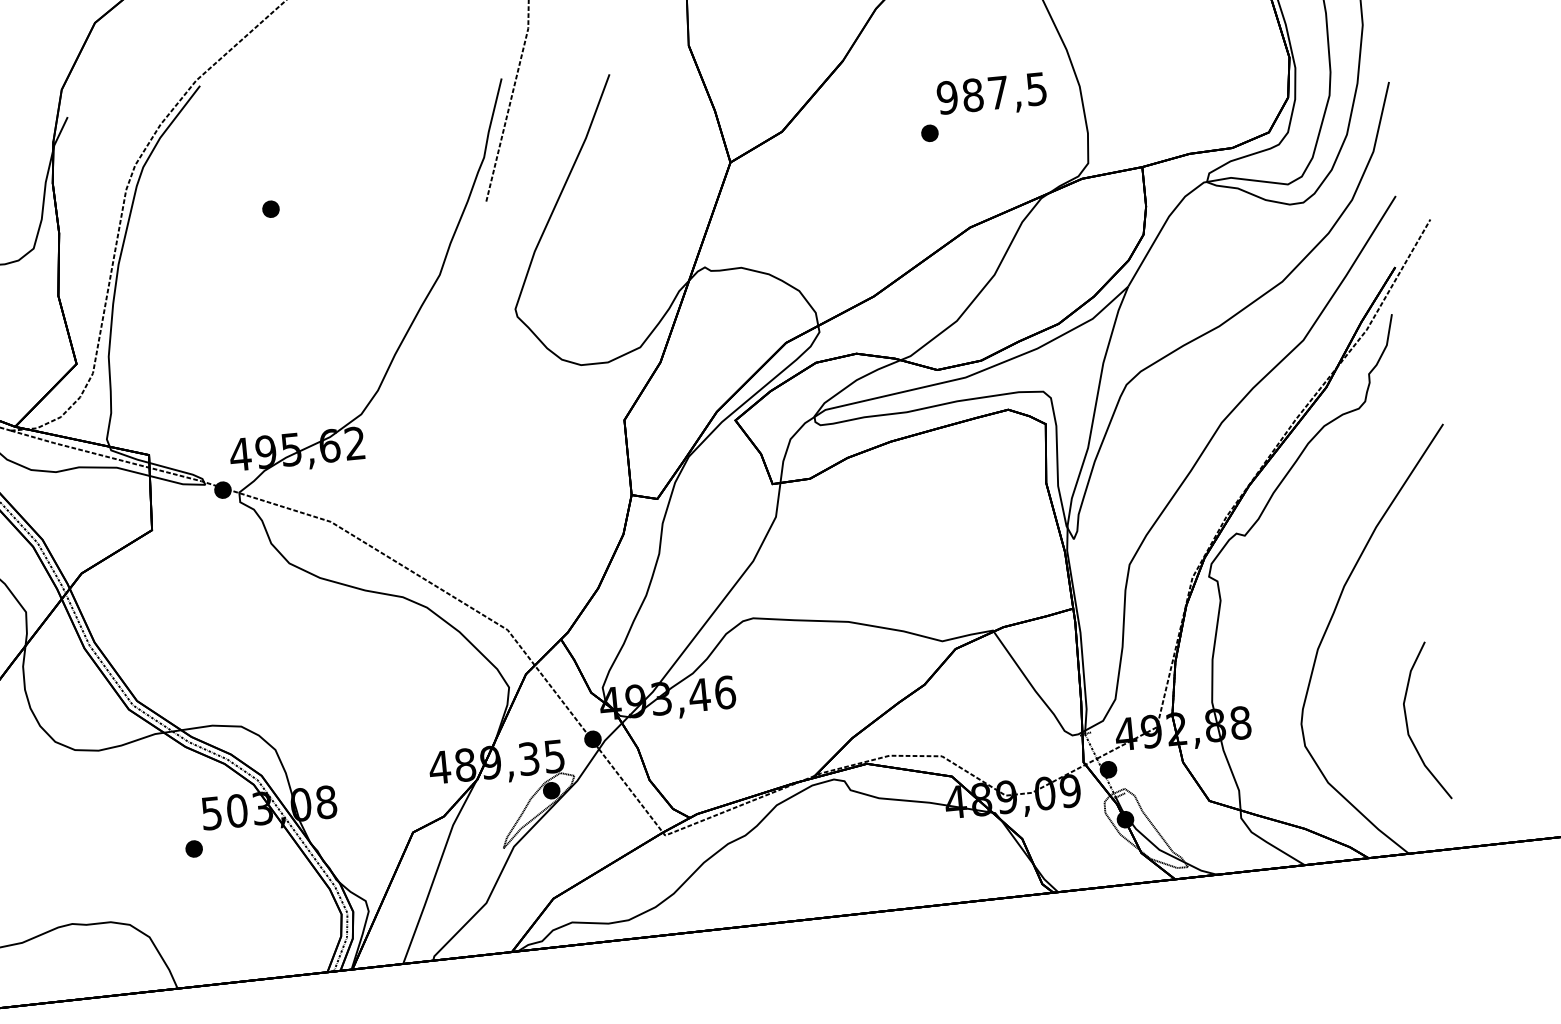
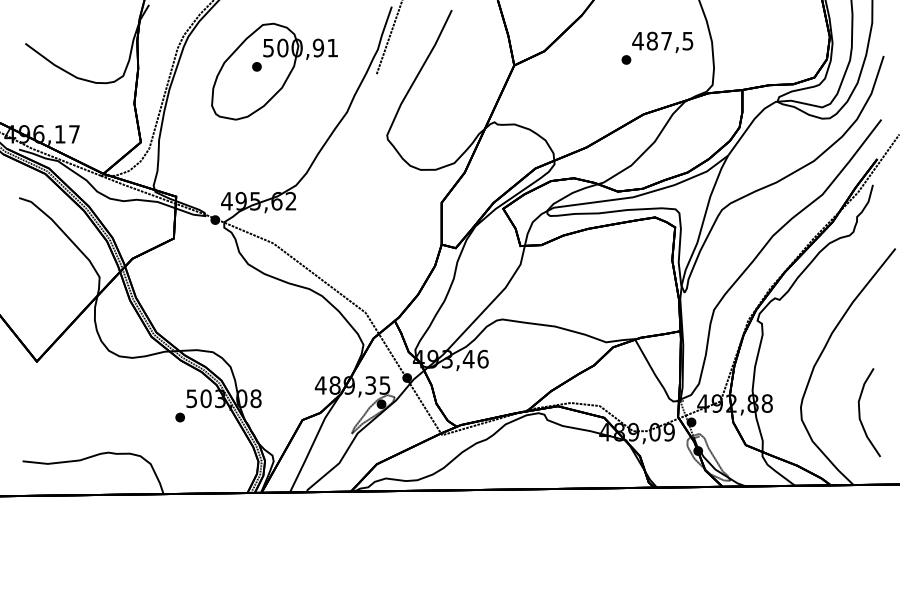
text: (946, 96) -> (637, 40), 987,5 -> 487,5
part: (303, 214) -> (274, 71), added

